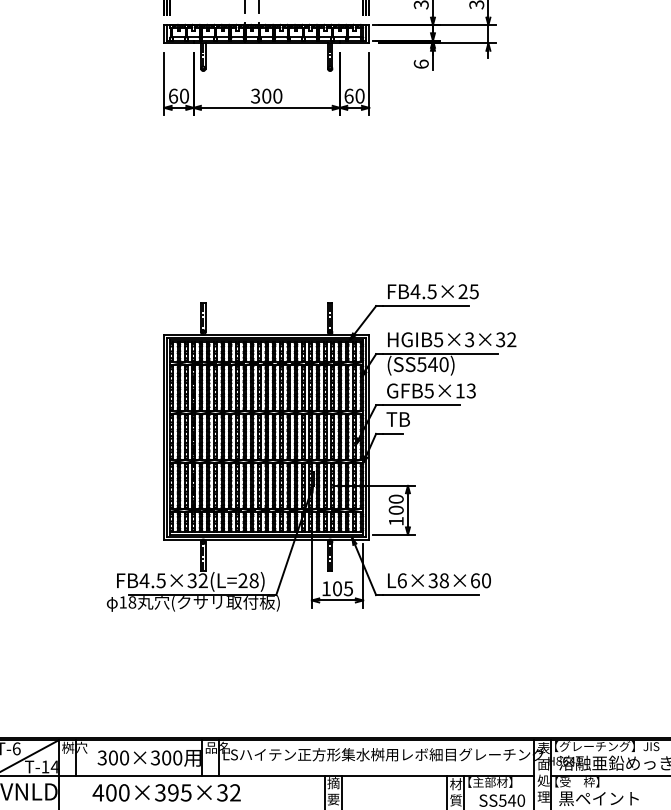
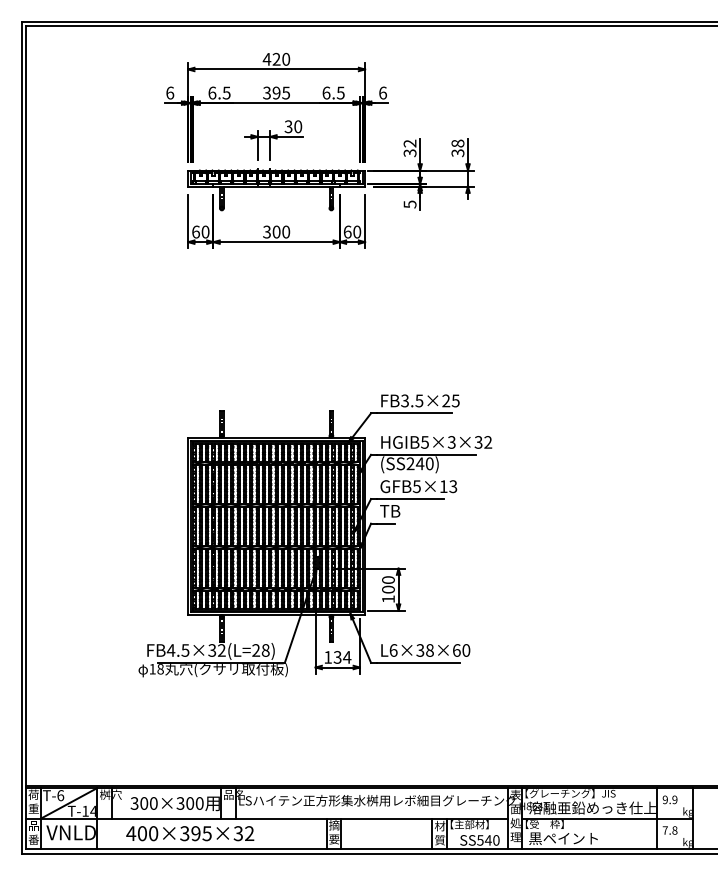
text: (420, 64) -> (409, 204), 6 -> 5
text: (414, 291) -> (404, 400), FB4.5×25 -> FB3.5×25
text: (421, 364) -> (410, 463), (SS540) -> (SS240)
text: (343, 588) -> (342, 657), 105 -> 134

